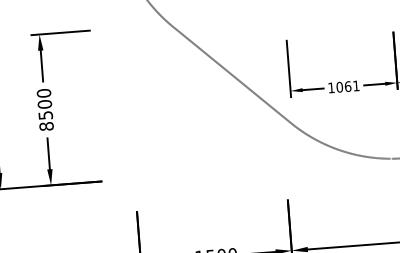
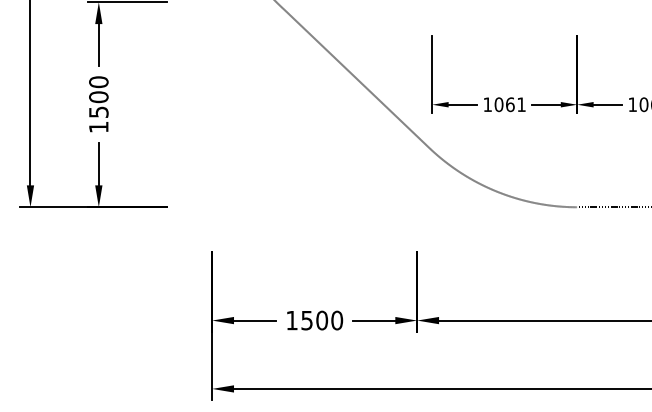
text: (46, 126) -> (98, 127), 8500 -> 1500

